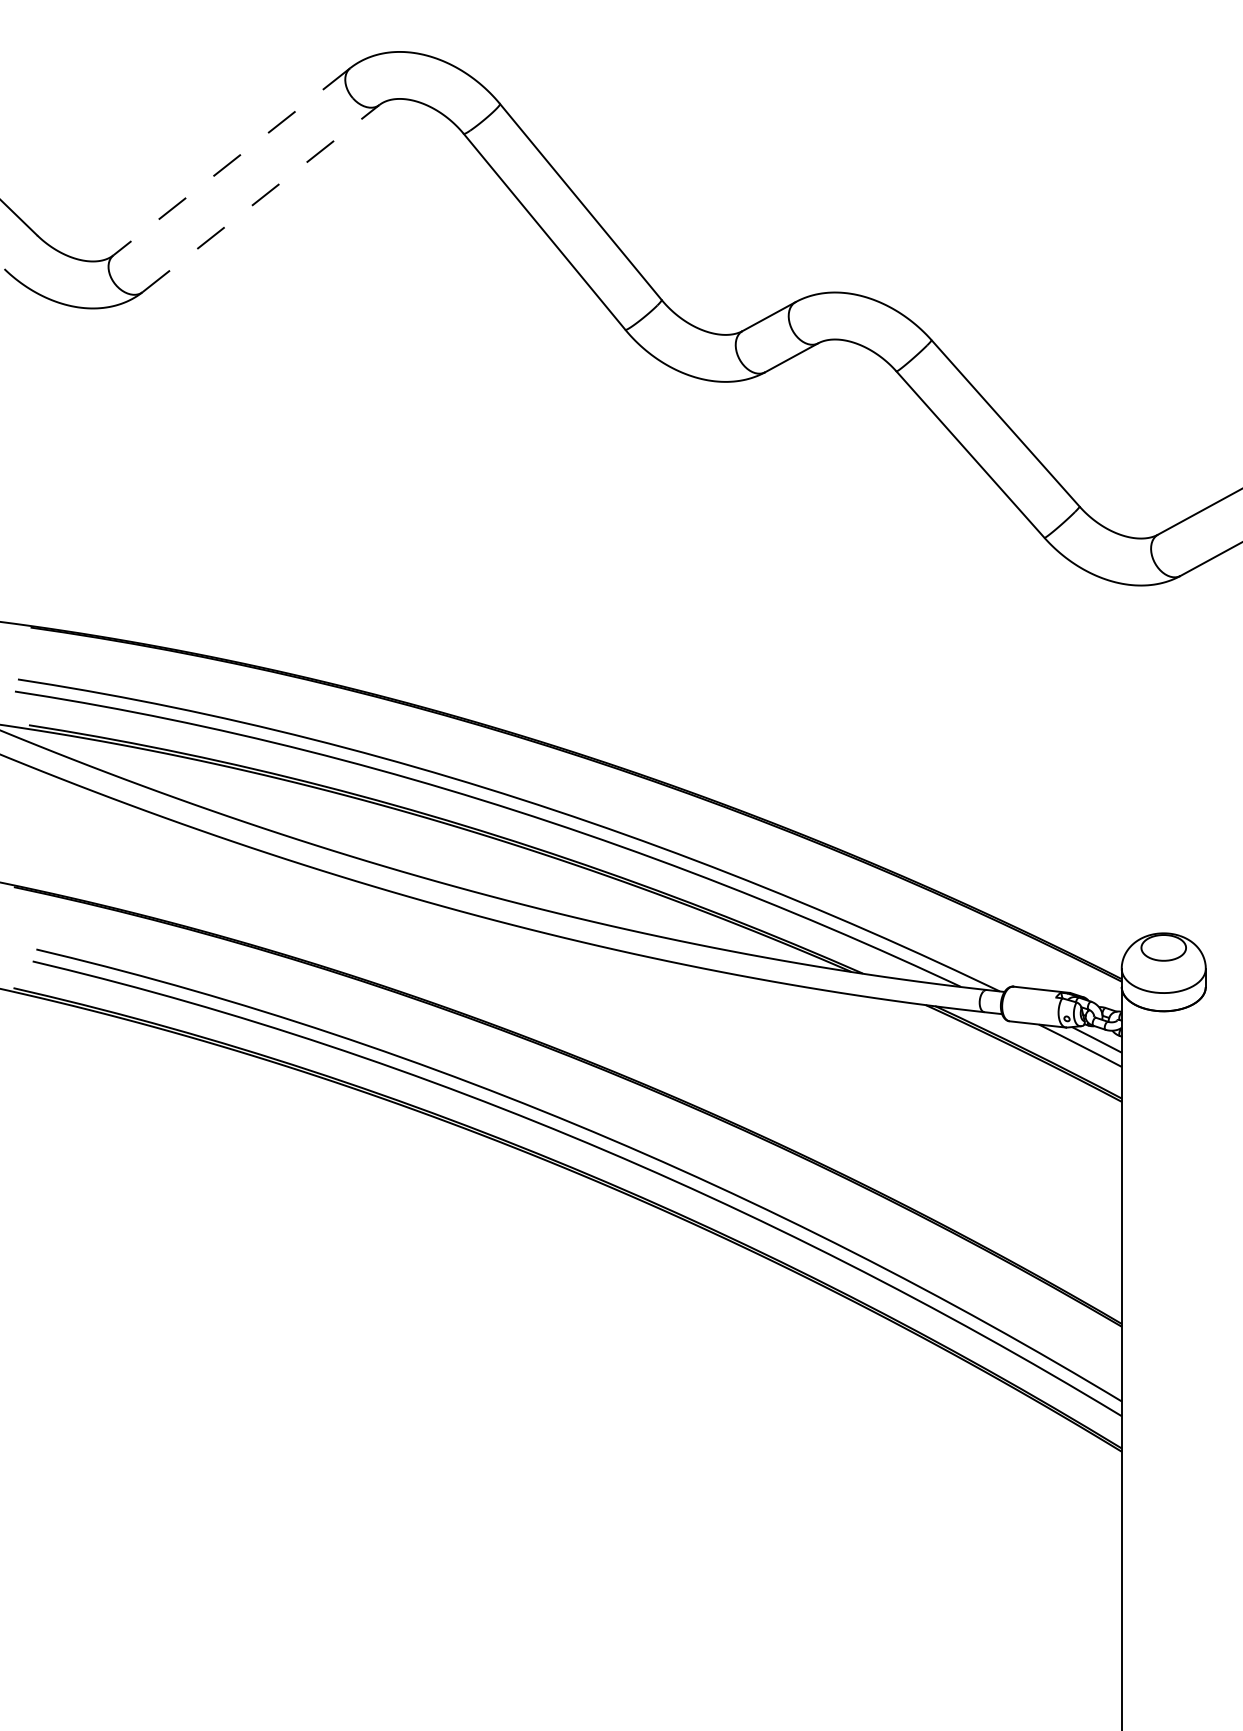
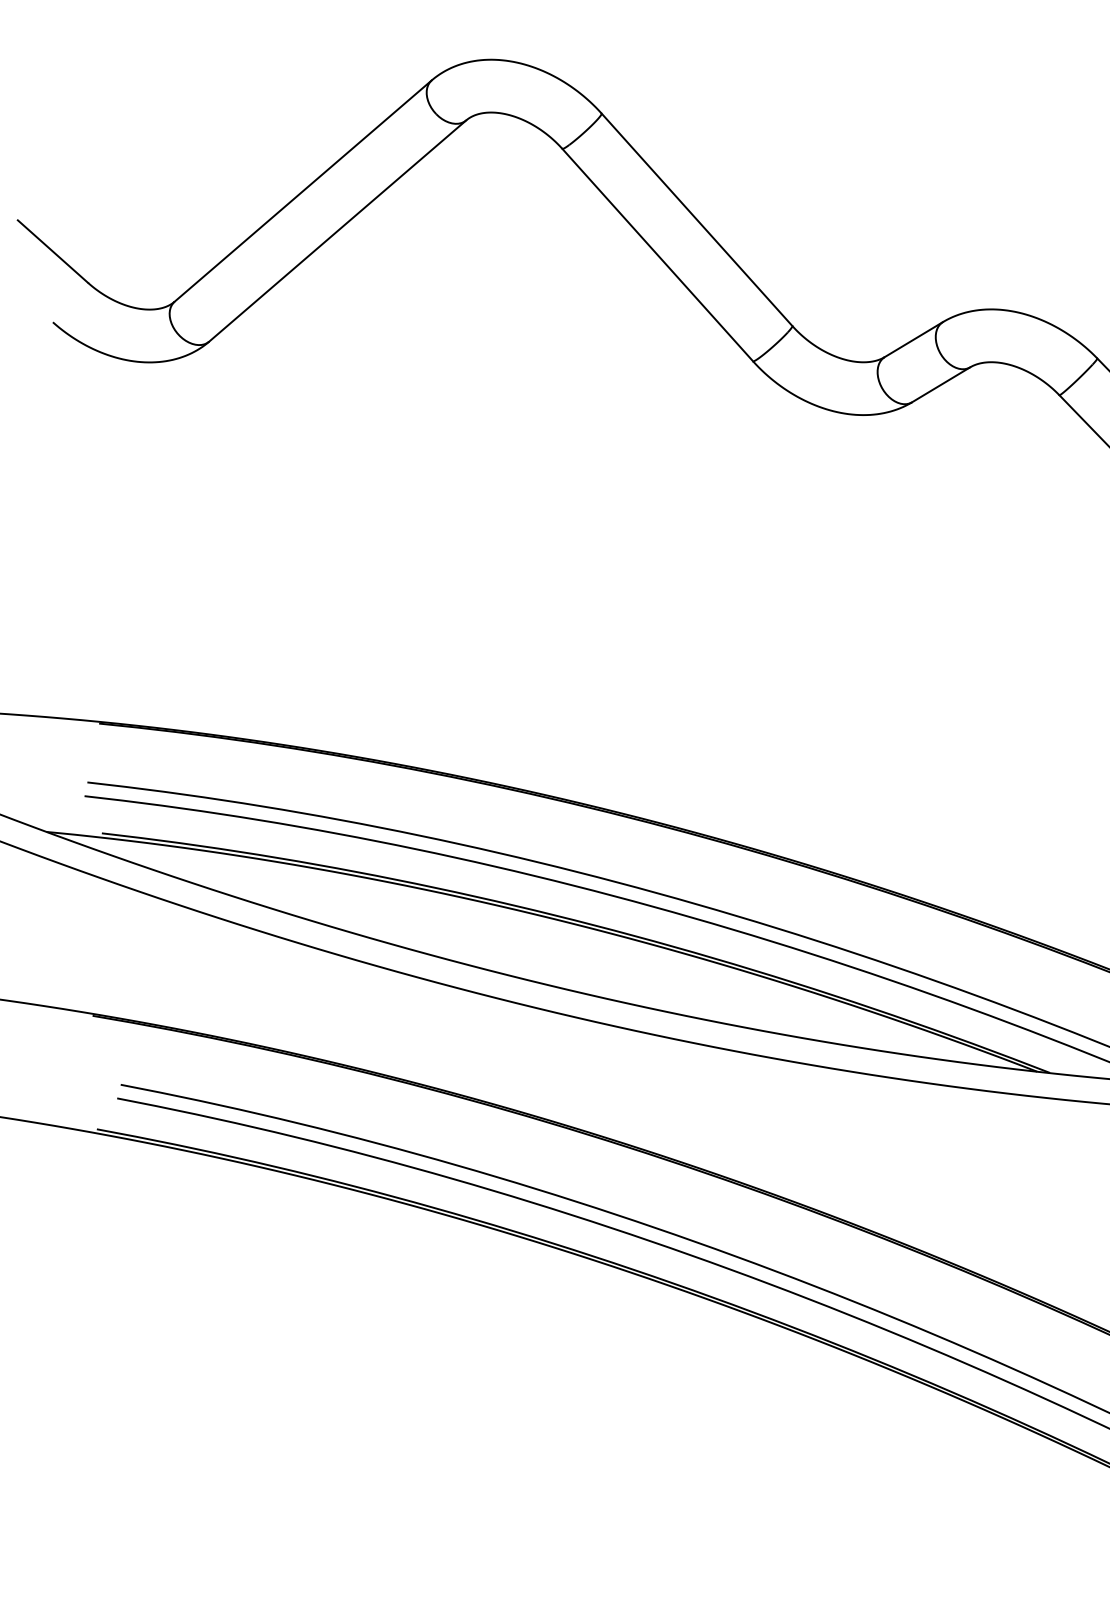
line: (231, 161) -> (302, 190), dashed -> solid
line: (260, 198) -> (337, 230), dashed -> solid

